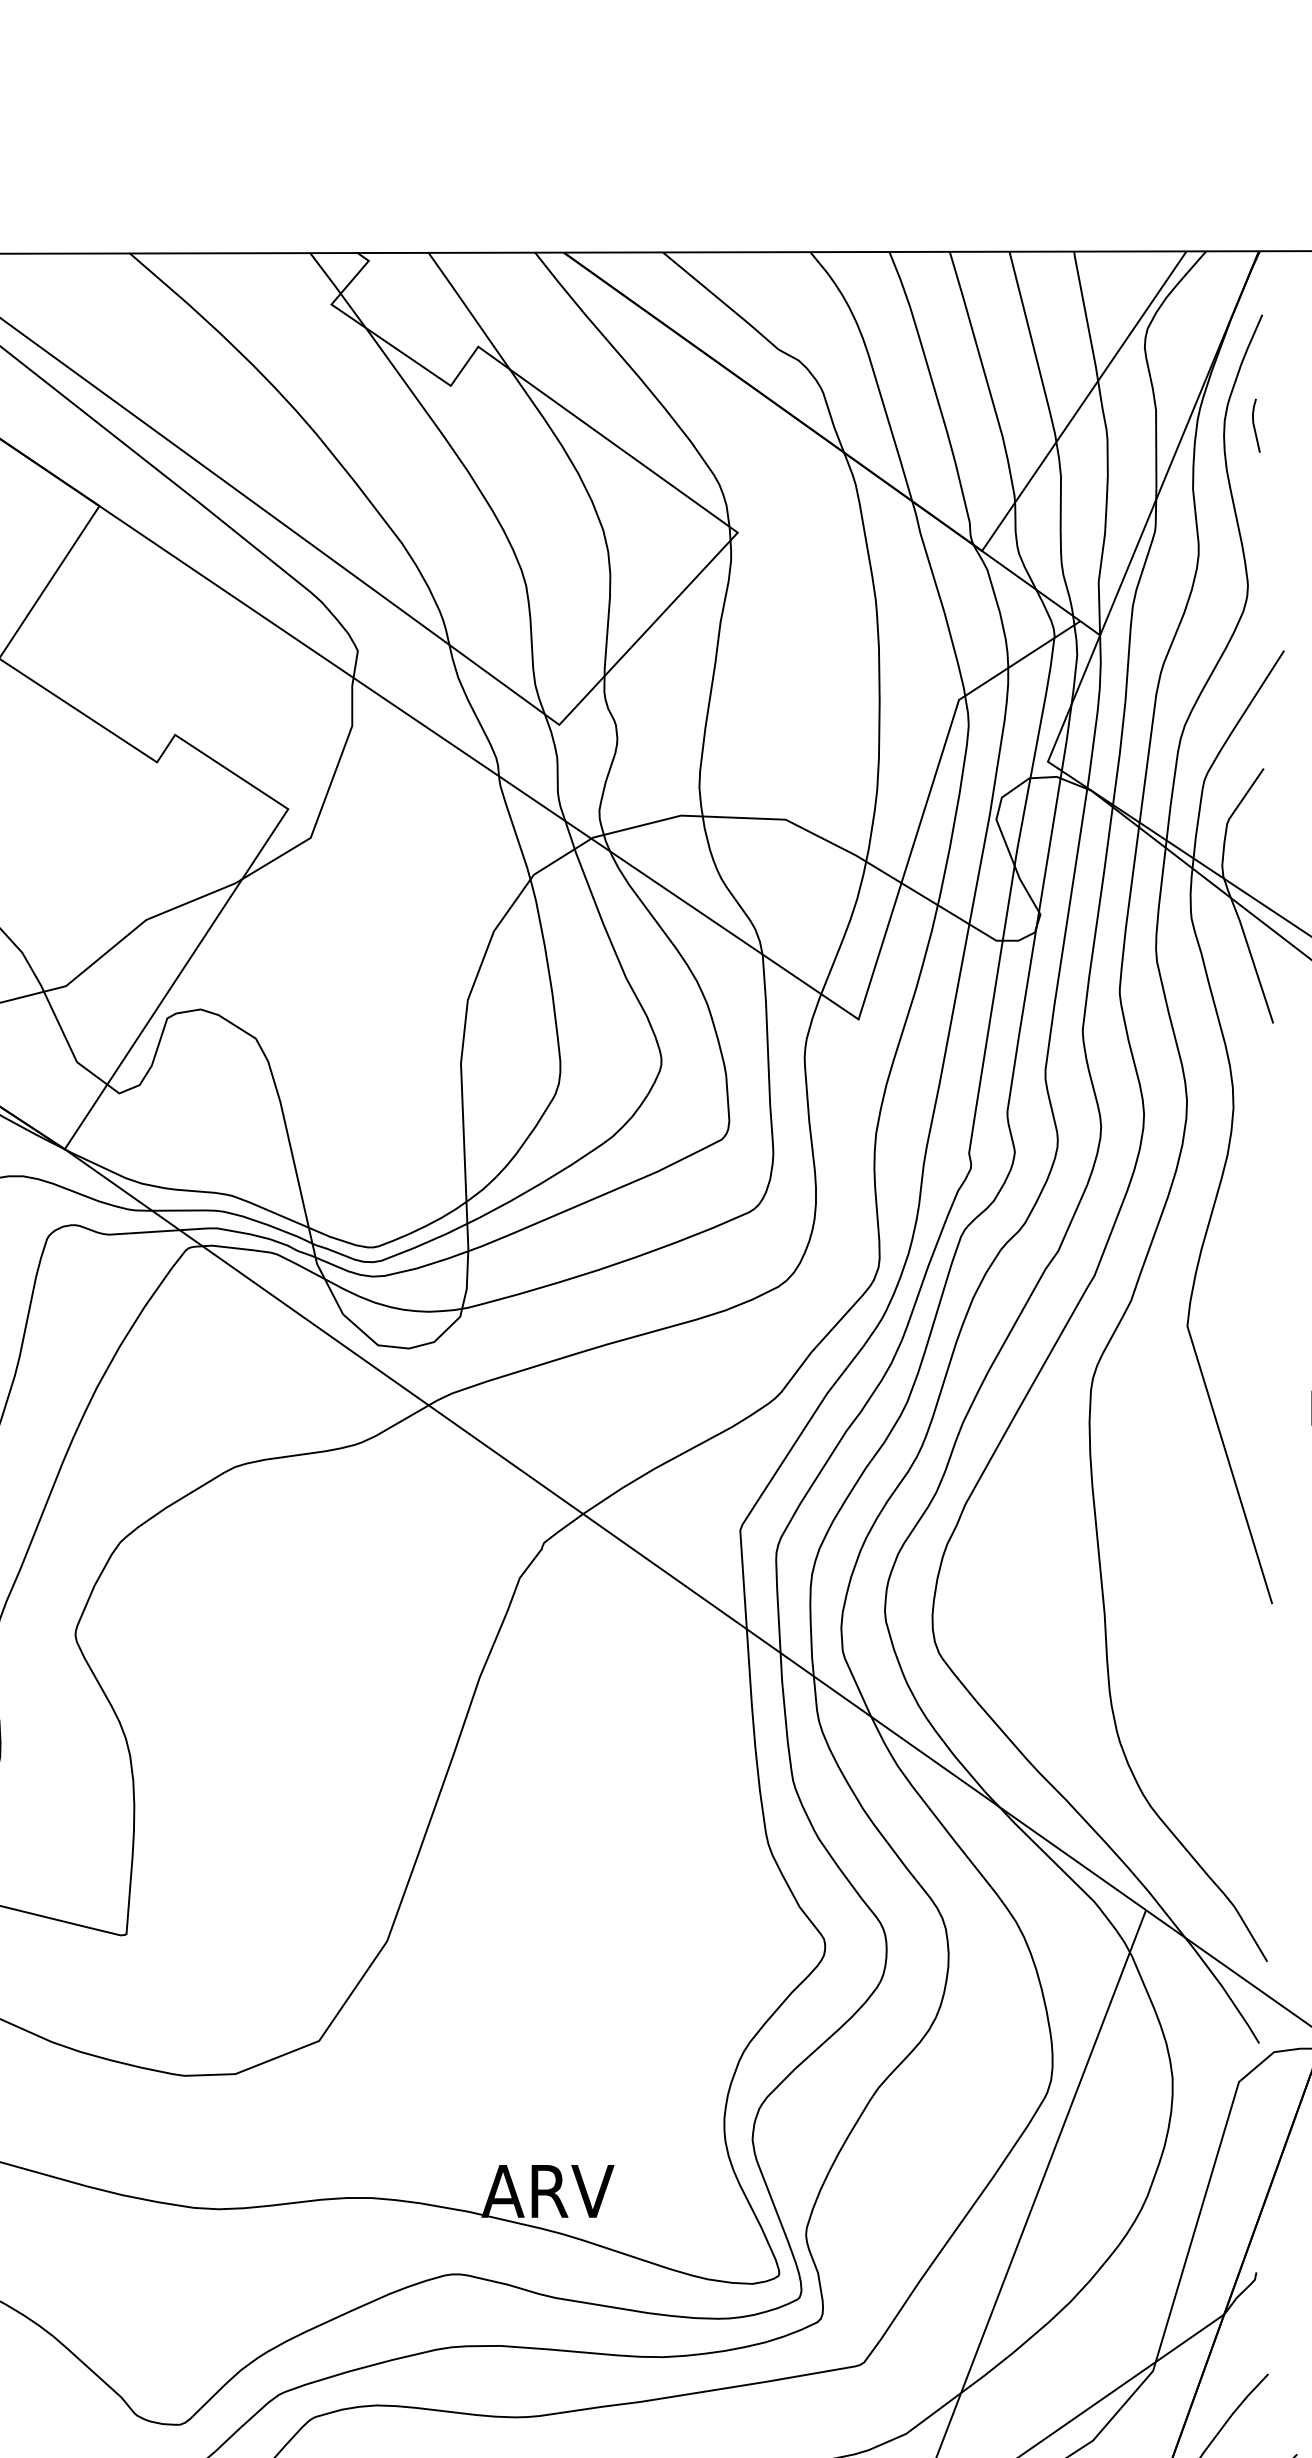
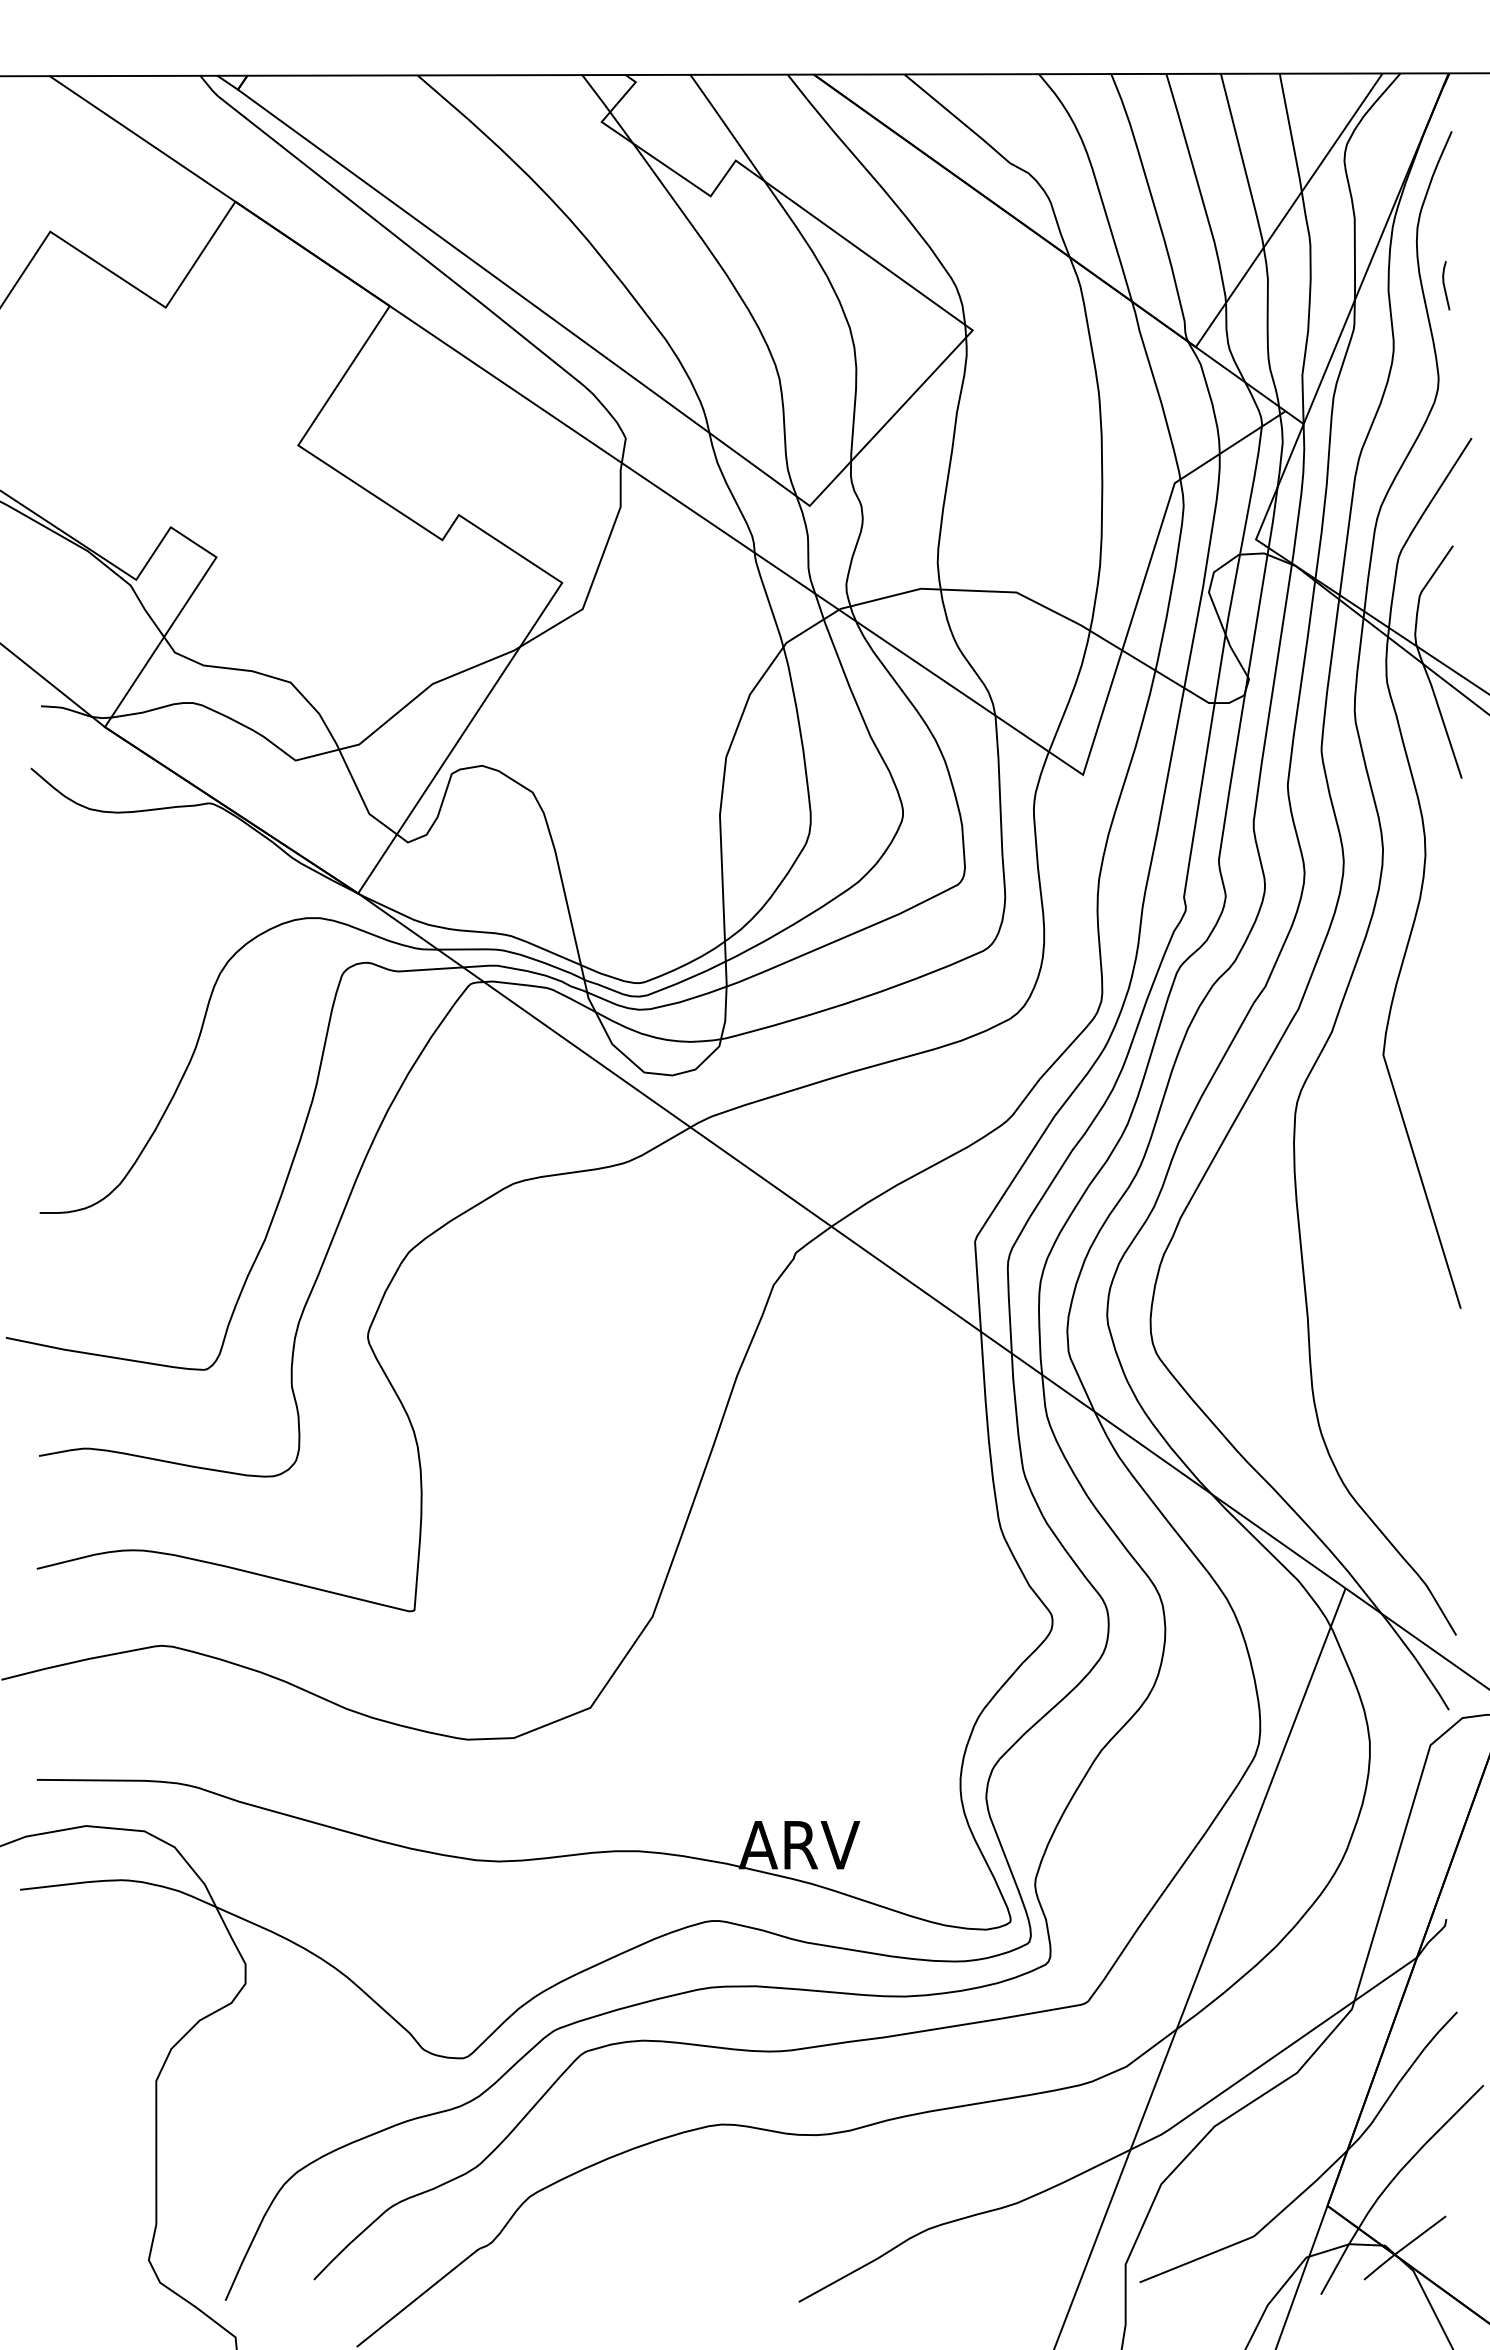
line: (1255, 426) -> (1445, 286), moved

